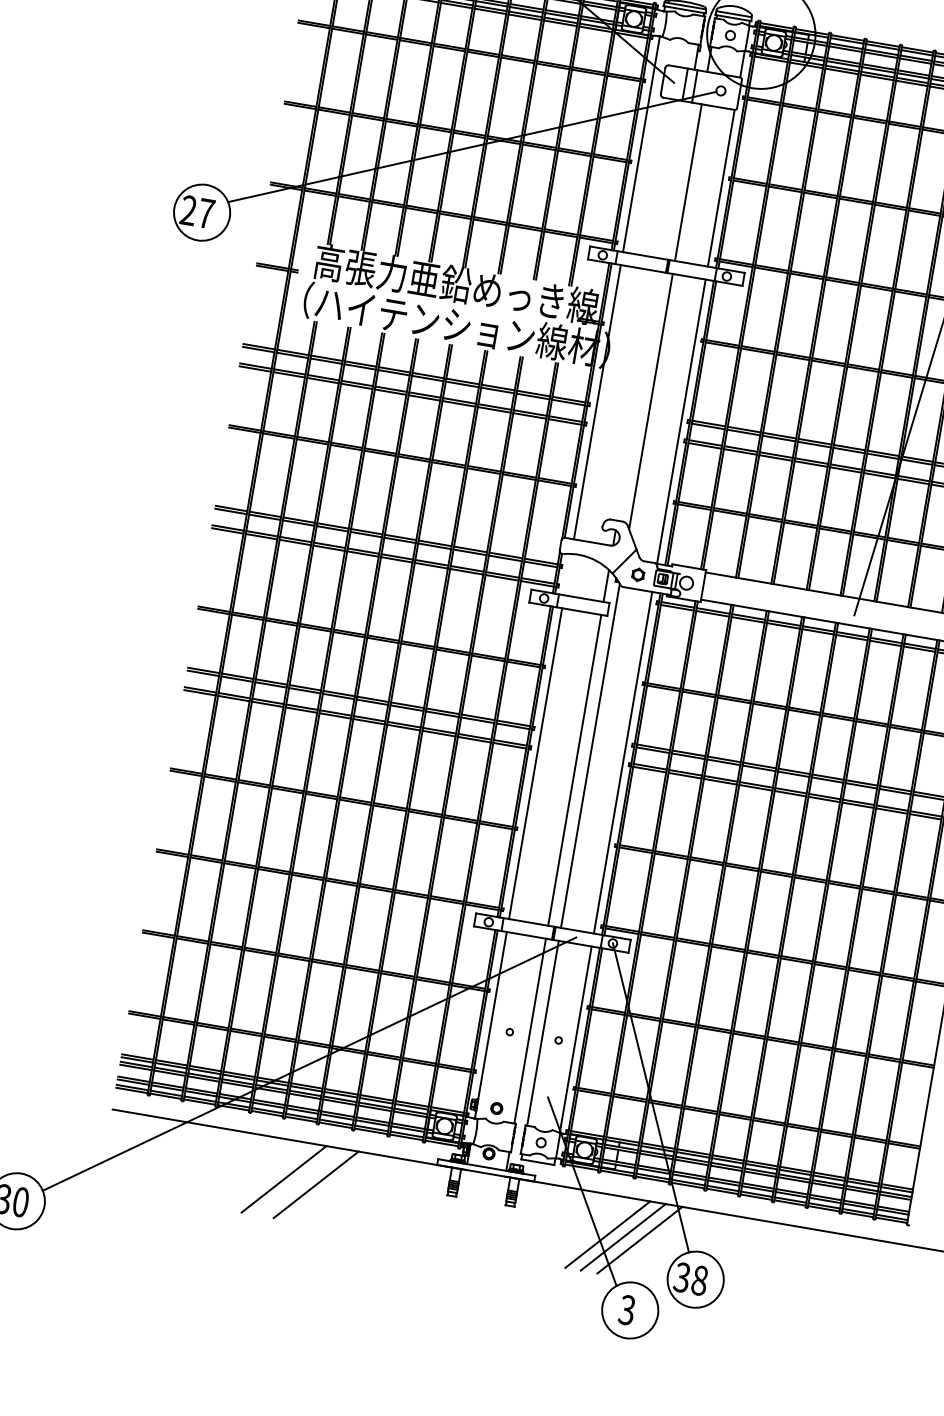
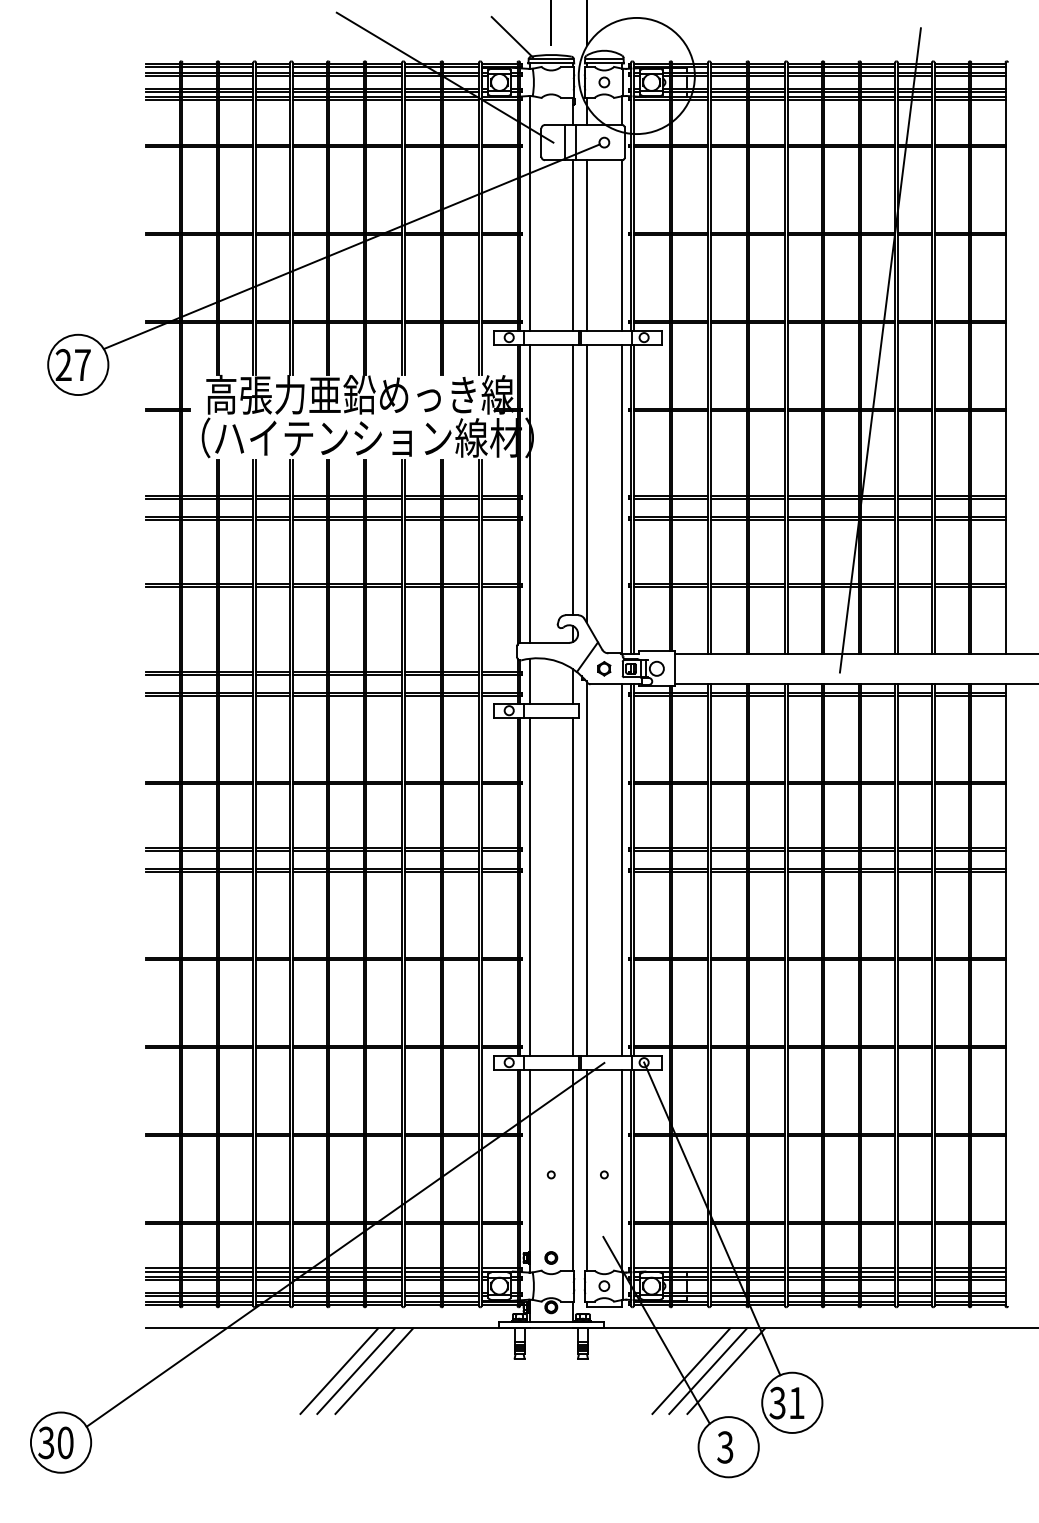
line: (675, 180) -> (572, 245), added
line: (638, 395) -> (572, 479), added
line: (568, 574) -> (530, 680), added
line: (299, 1181) -> (356, 1370), added
text: (699, 1280) -> (796, 1403), 38 -> 31

